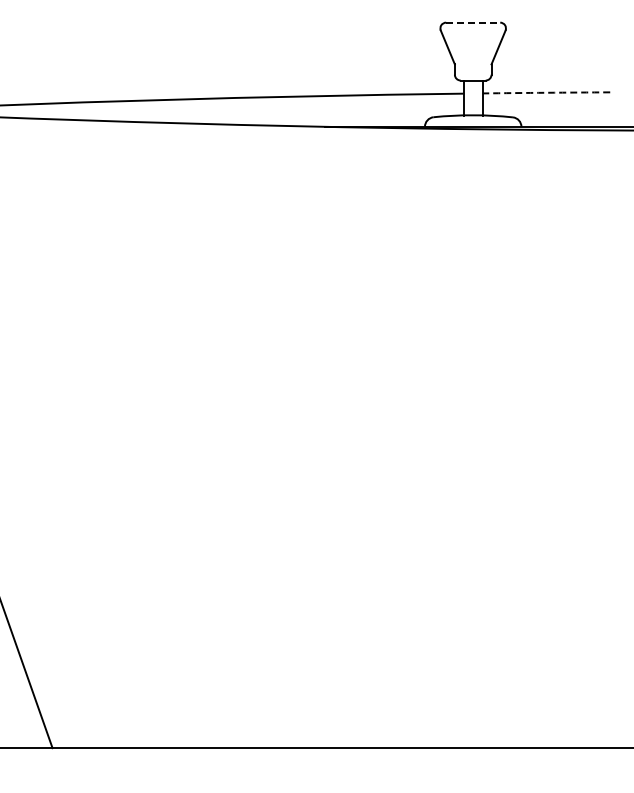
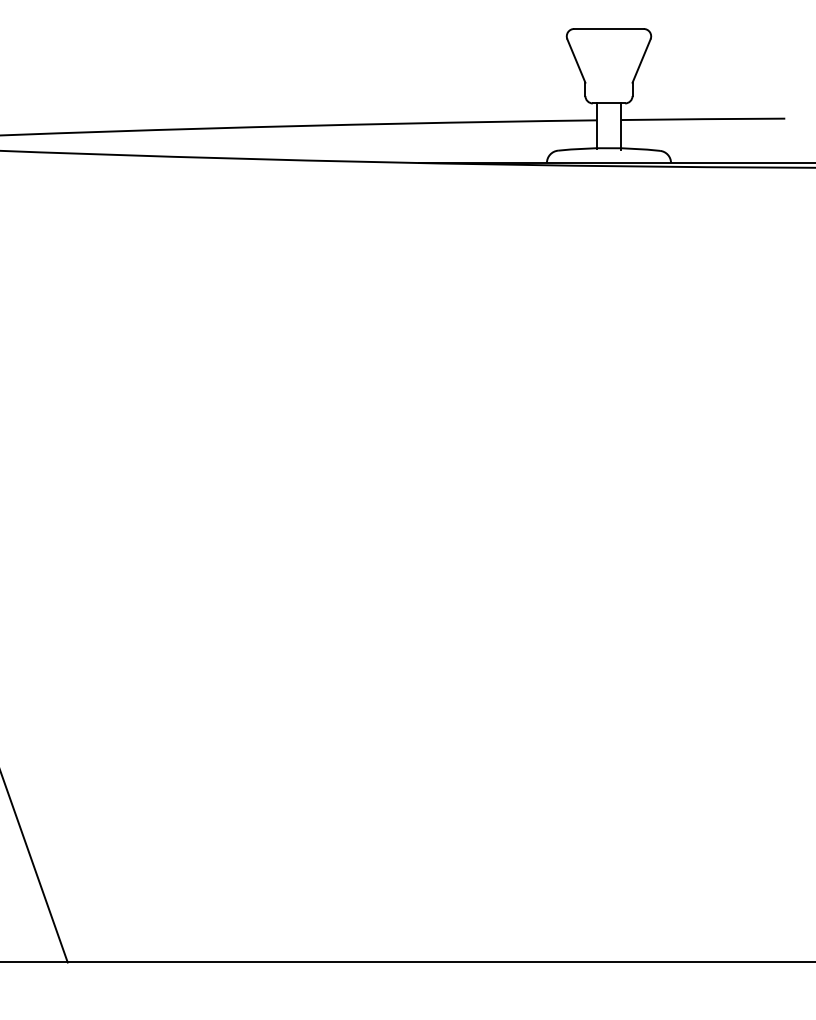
line: (473, 22) -> (609, 28), dashed -> solid
arc: (546, 92) -> (703, 118), dashed -> solid

